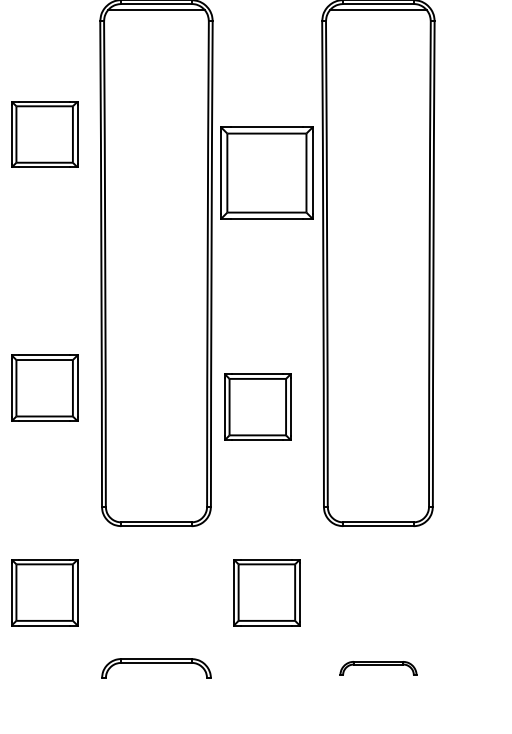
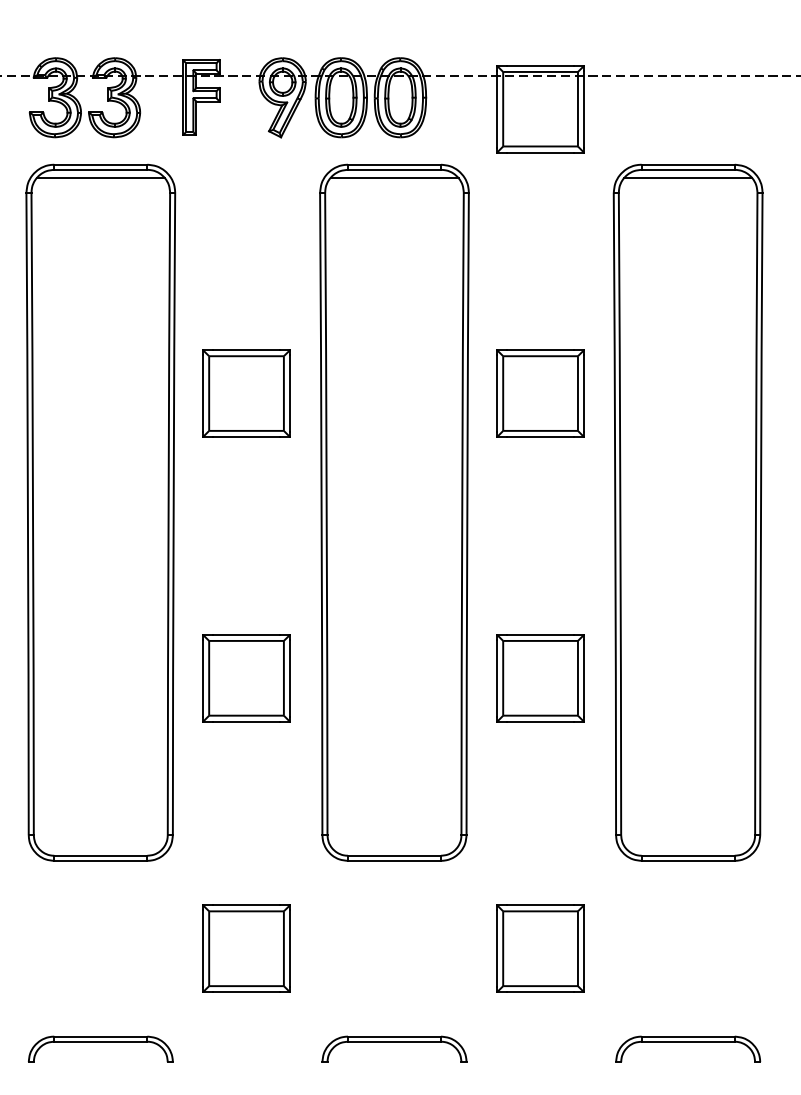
part: (44, 134) -> (246, 393), moved
part: (266, 173) -> (540, 393), size x0.71
part: (257, 407) -> (540, 678), moved
part: (378, 668) -> (688, 1048), size x1.43

